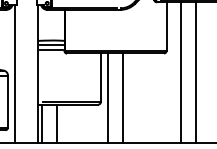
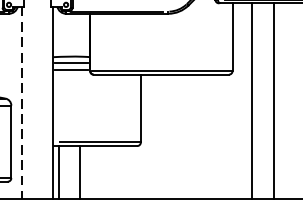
line: (15, 74) -> (21, 104), solid -> dashed
line: (107, 97) -> (150, 136), removed
line: (123, 97) -> (172, 136), removed

